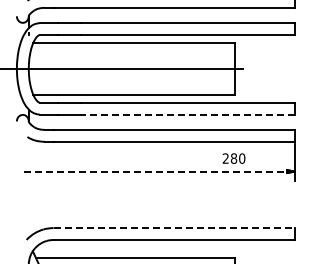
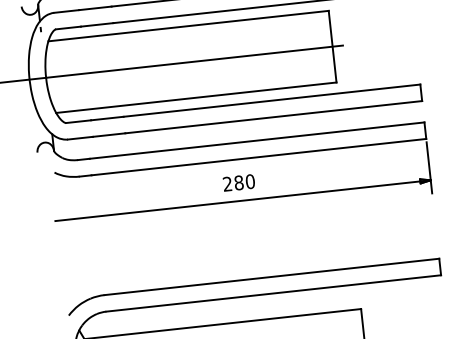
line: (187, 114) -> (273, 117), dashed -> solid
text: (233, 158) -> (238, 182), moved
line: (156, 171) -> (238, 201), dashed -> solid
line: (174, 228) -> (272, 277), dashed -> solid

